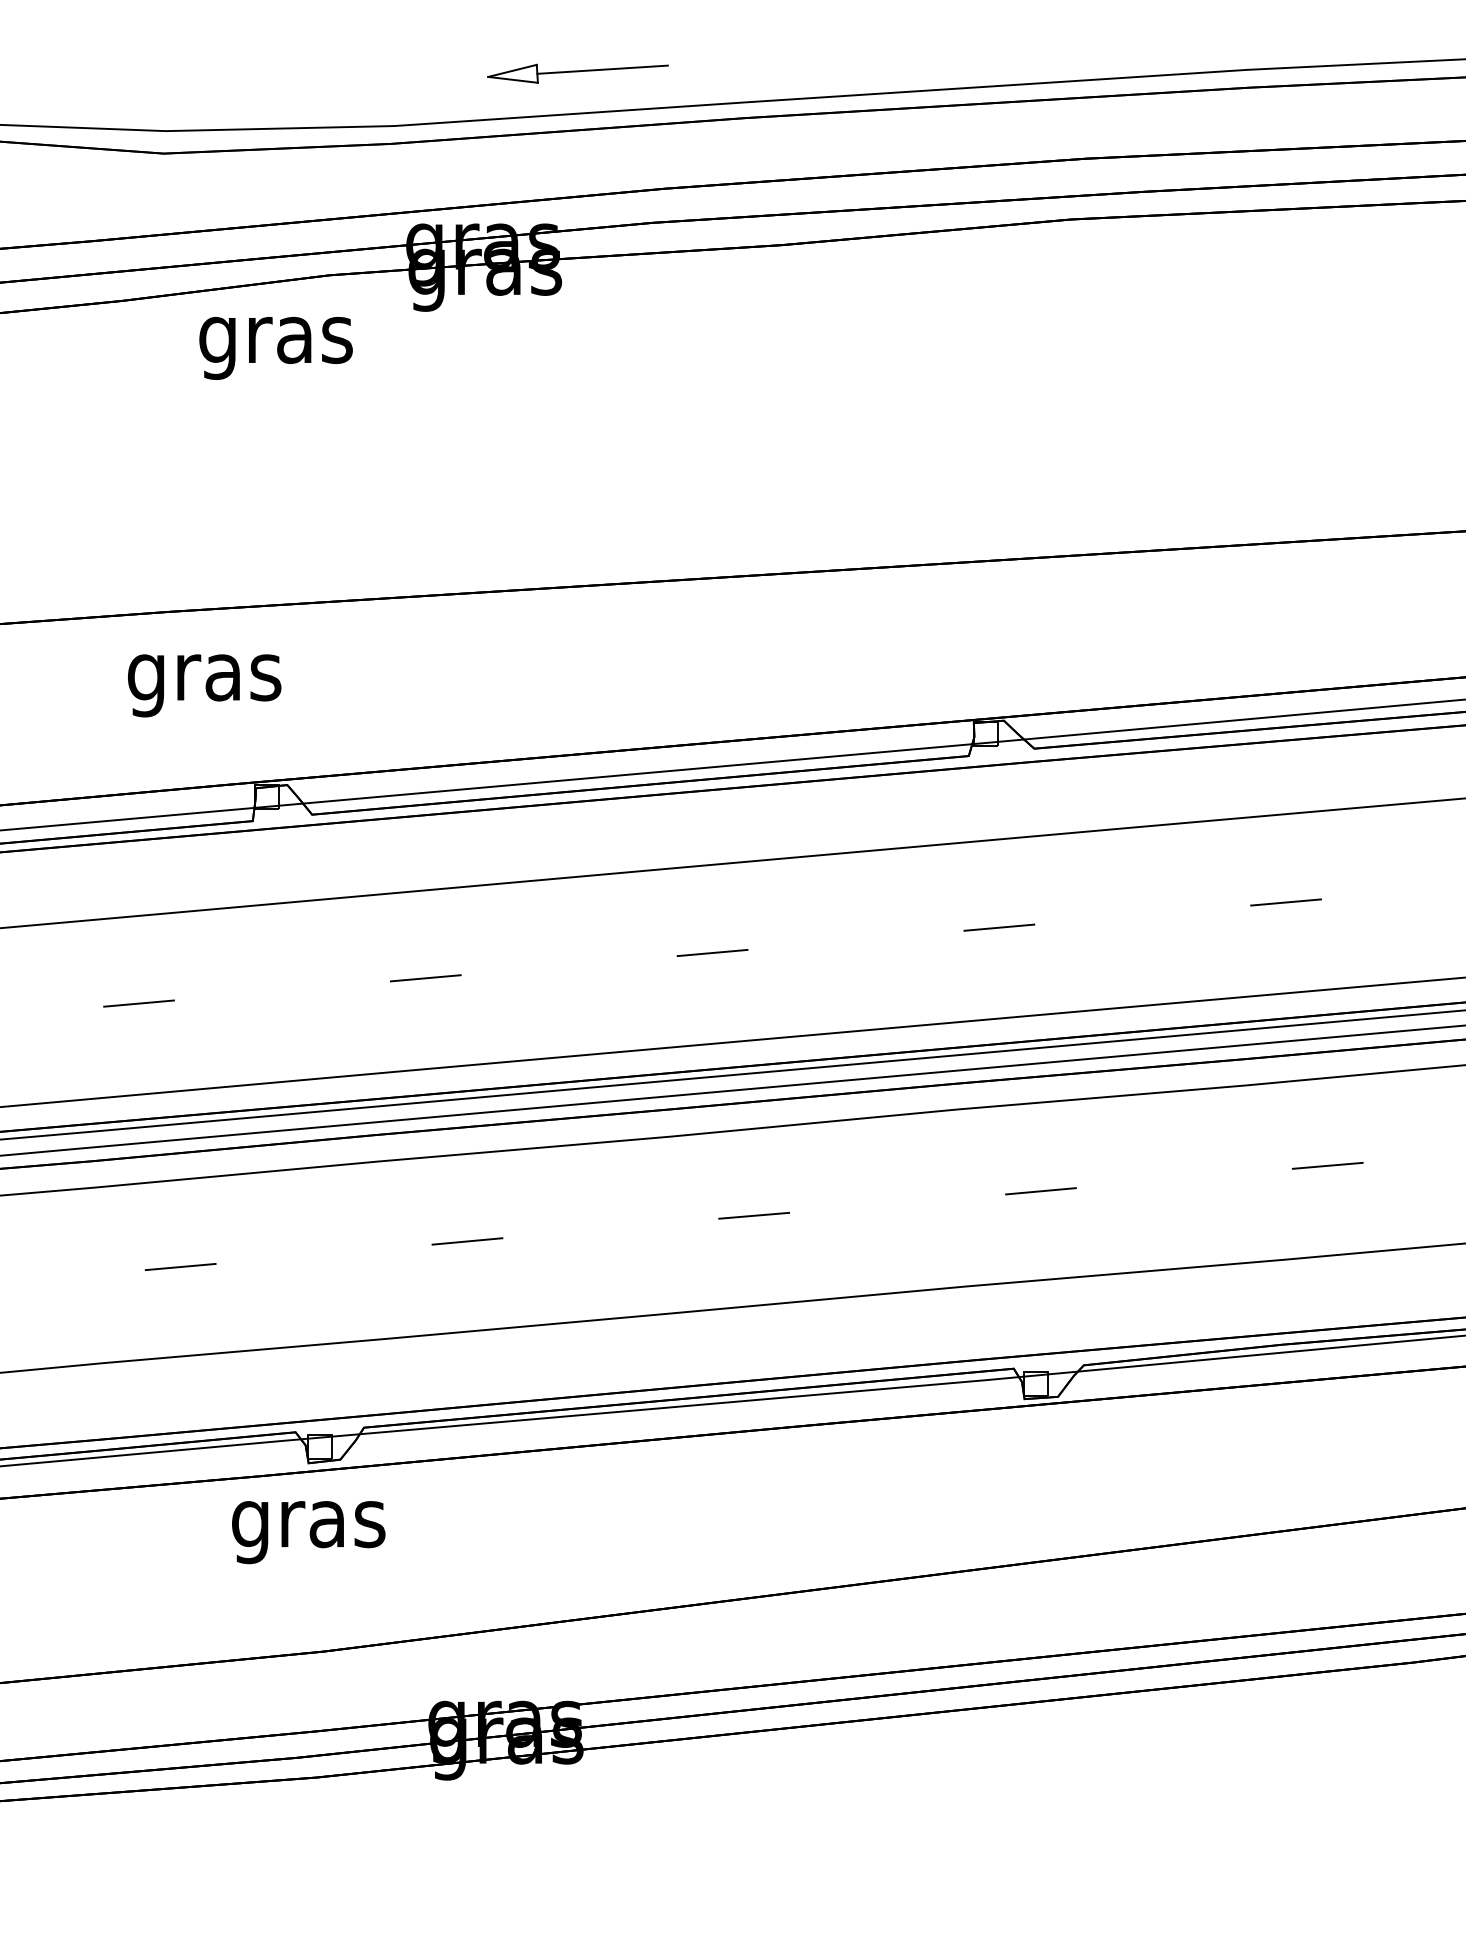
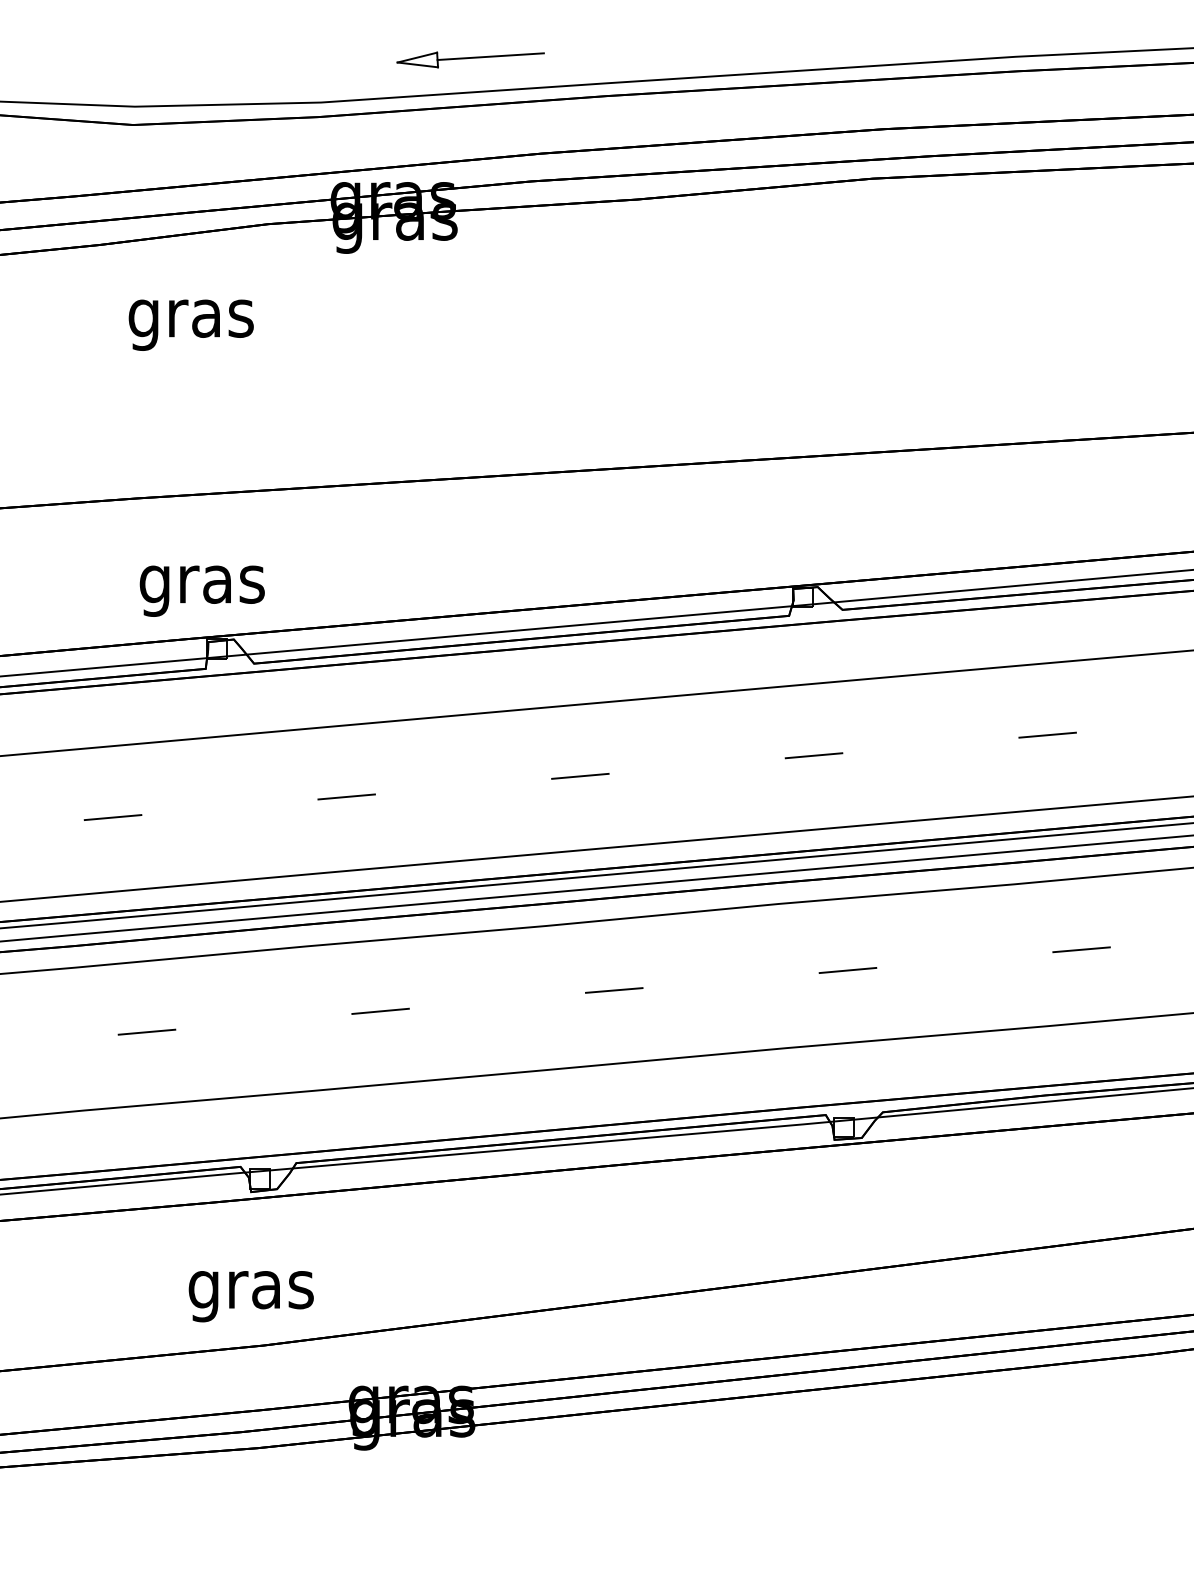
text: (275, 348) -> (190, 325), moved
text: (204, 685) -> (202, 590), moved
text: (308, 1532) -> (251, 1296), moved

